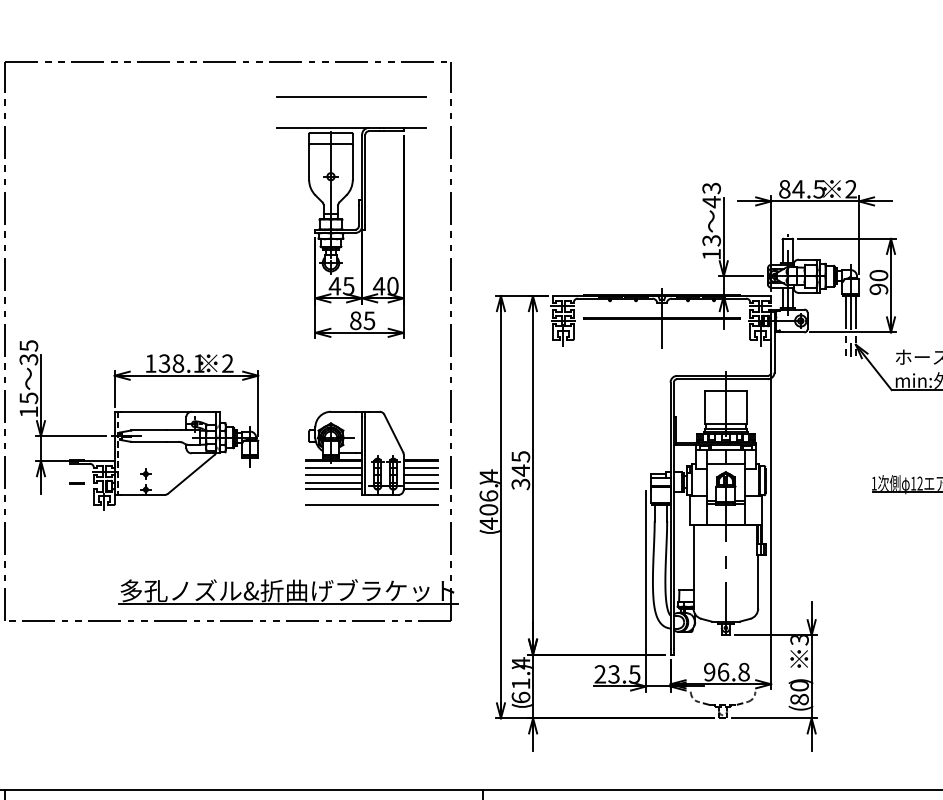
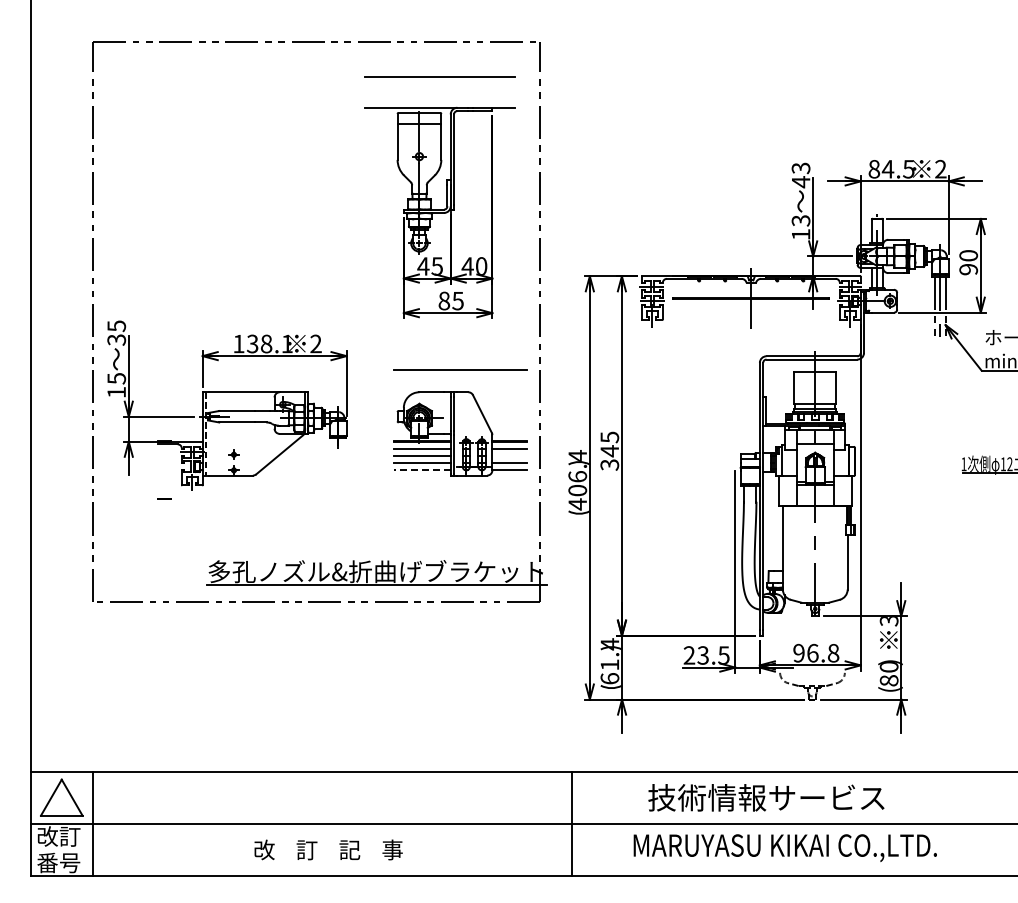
line: (420, 474) -> (509, 455), removed
line: (76, 482) -> (164, 498), moved
line: (332, 489) -> (421, 470), solid -> dashed
line: (371, 503) -> (460, 369), moved

